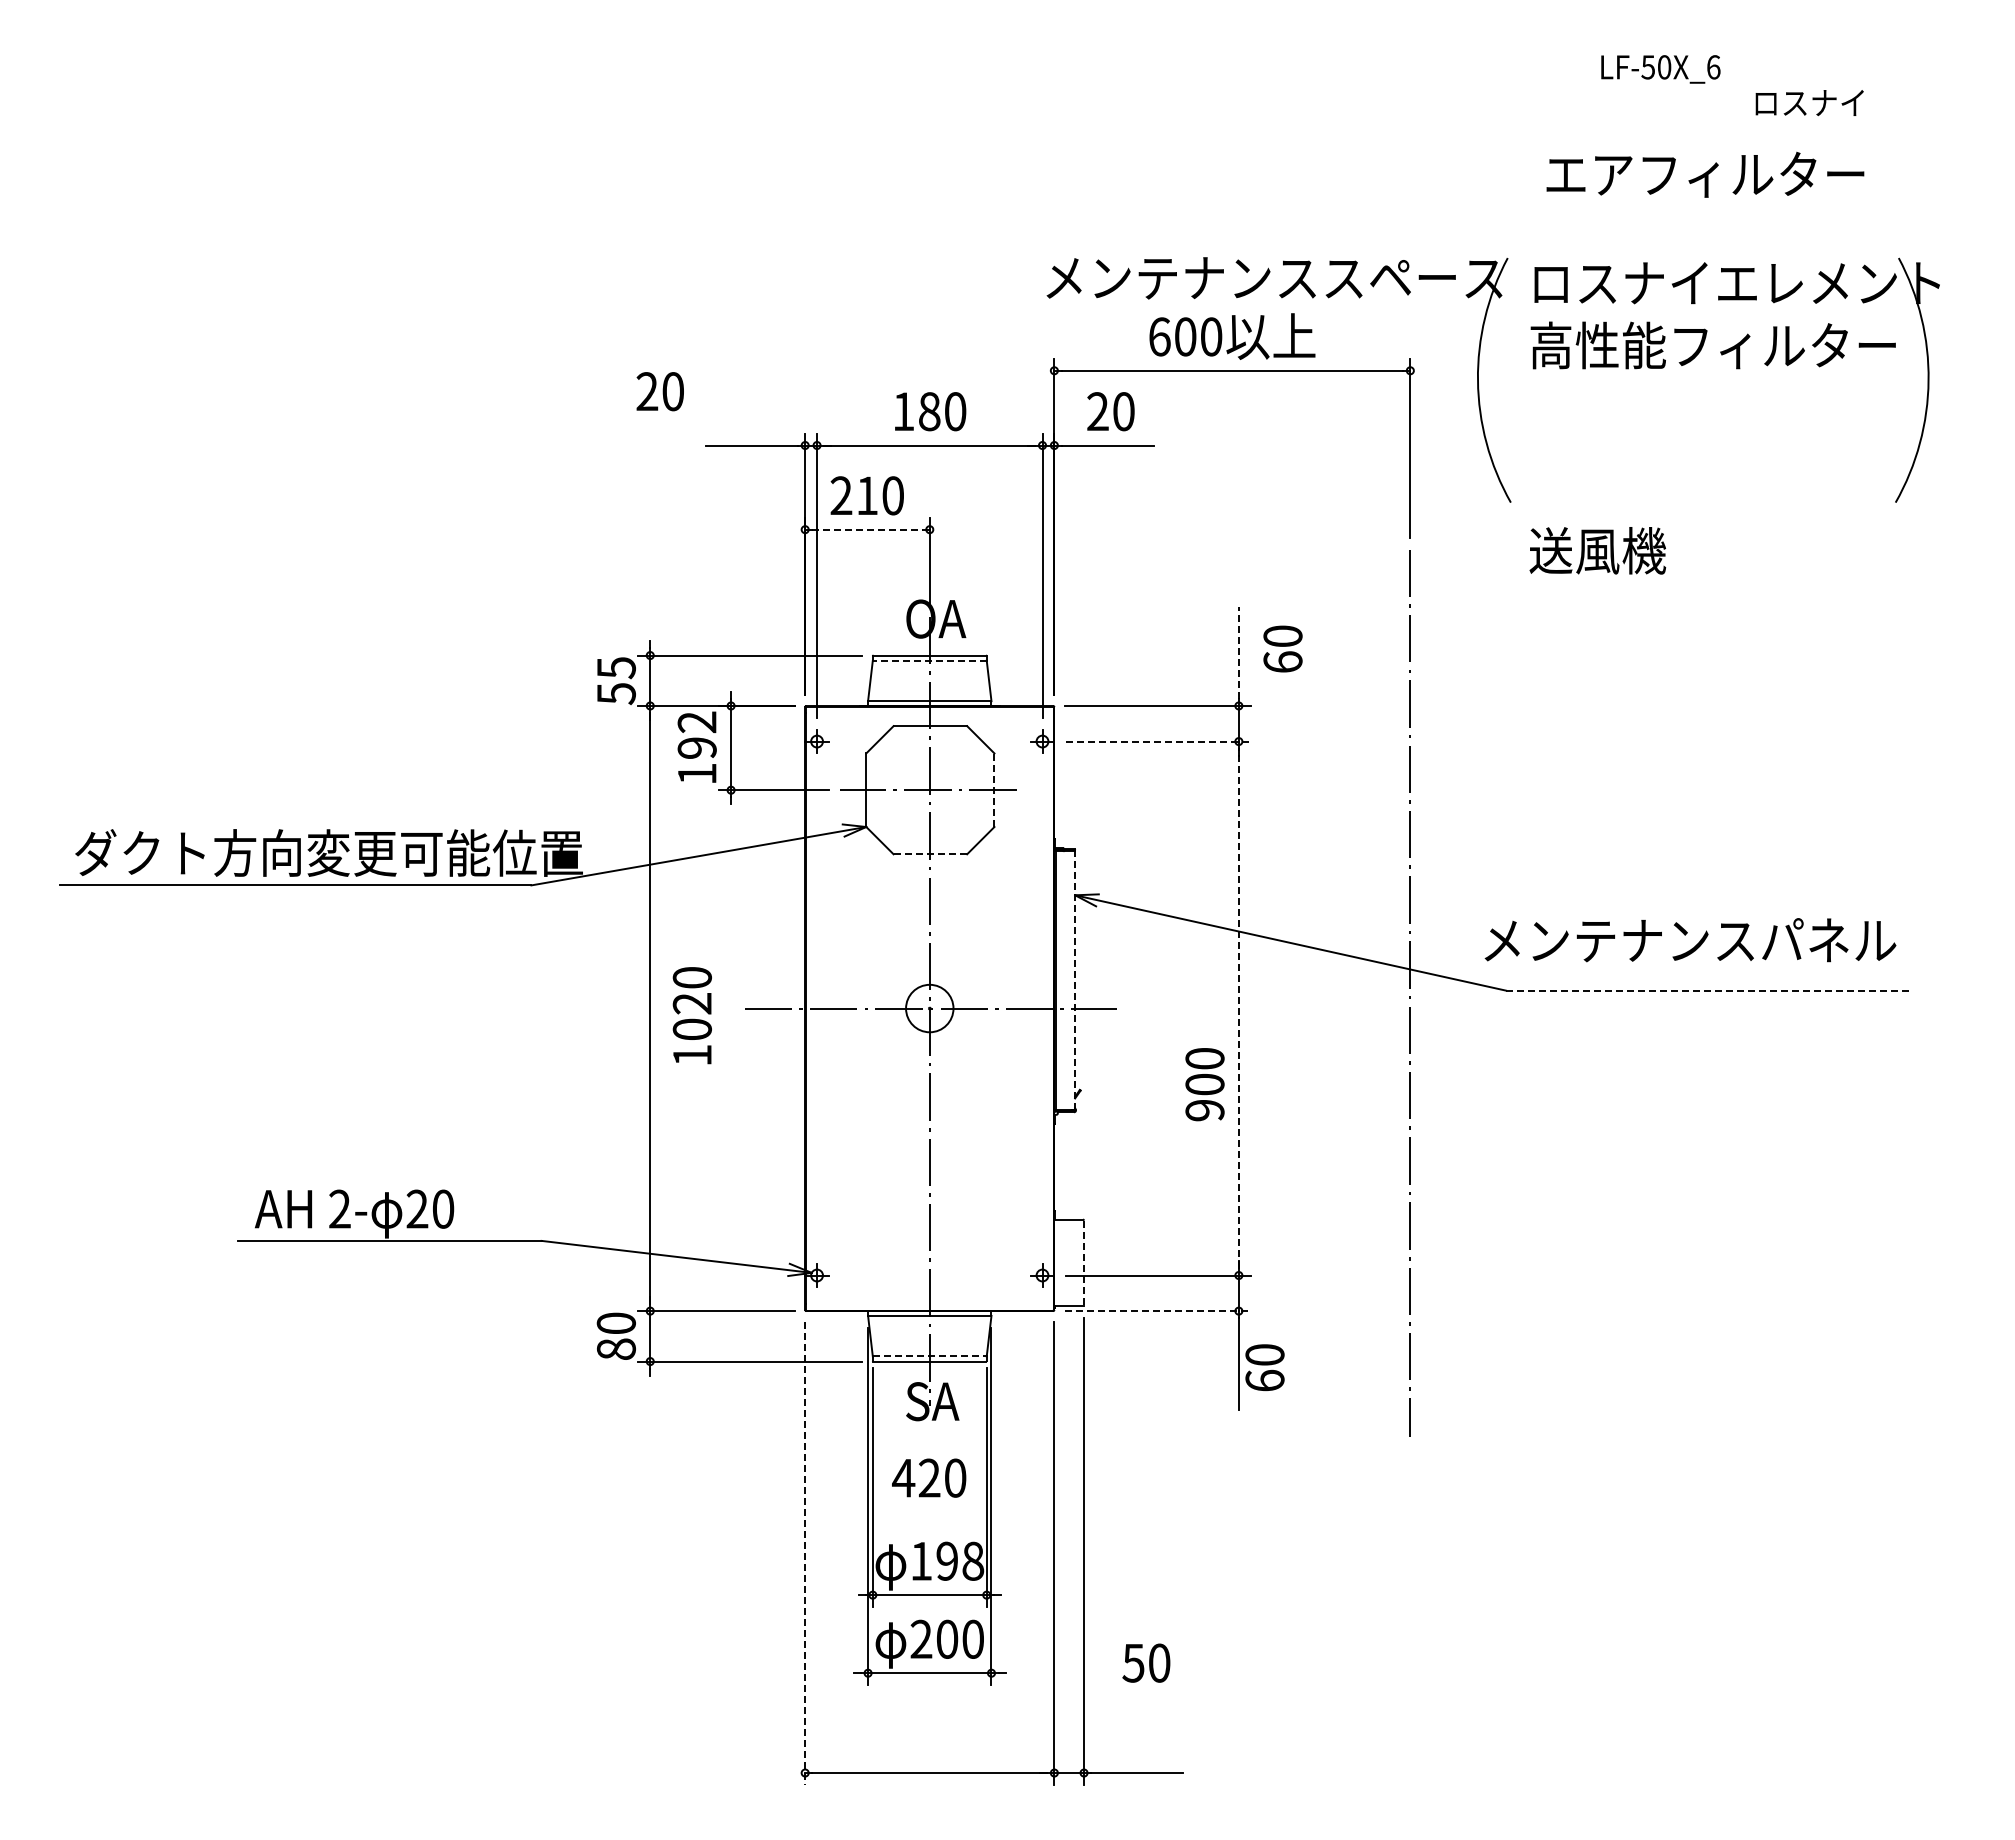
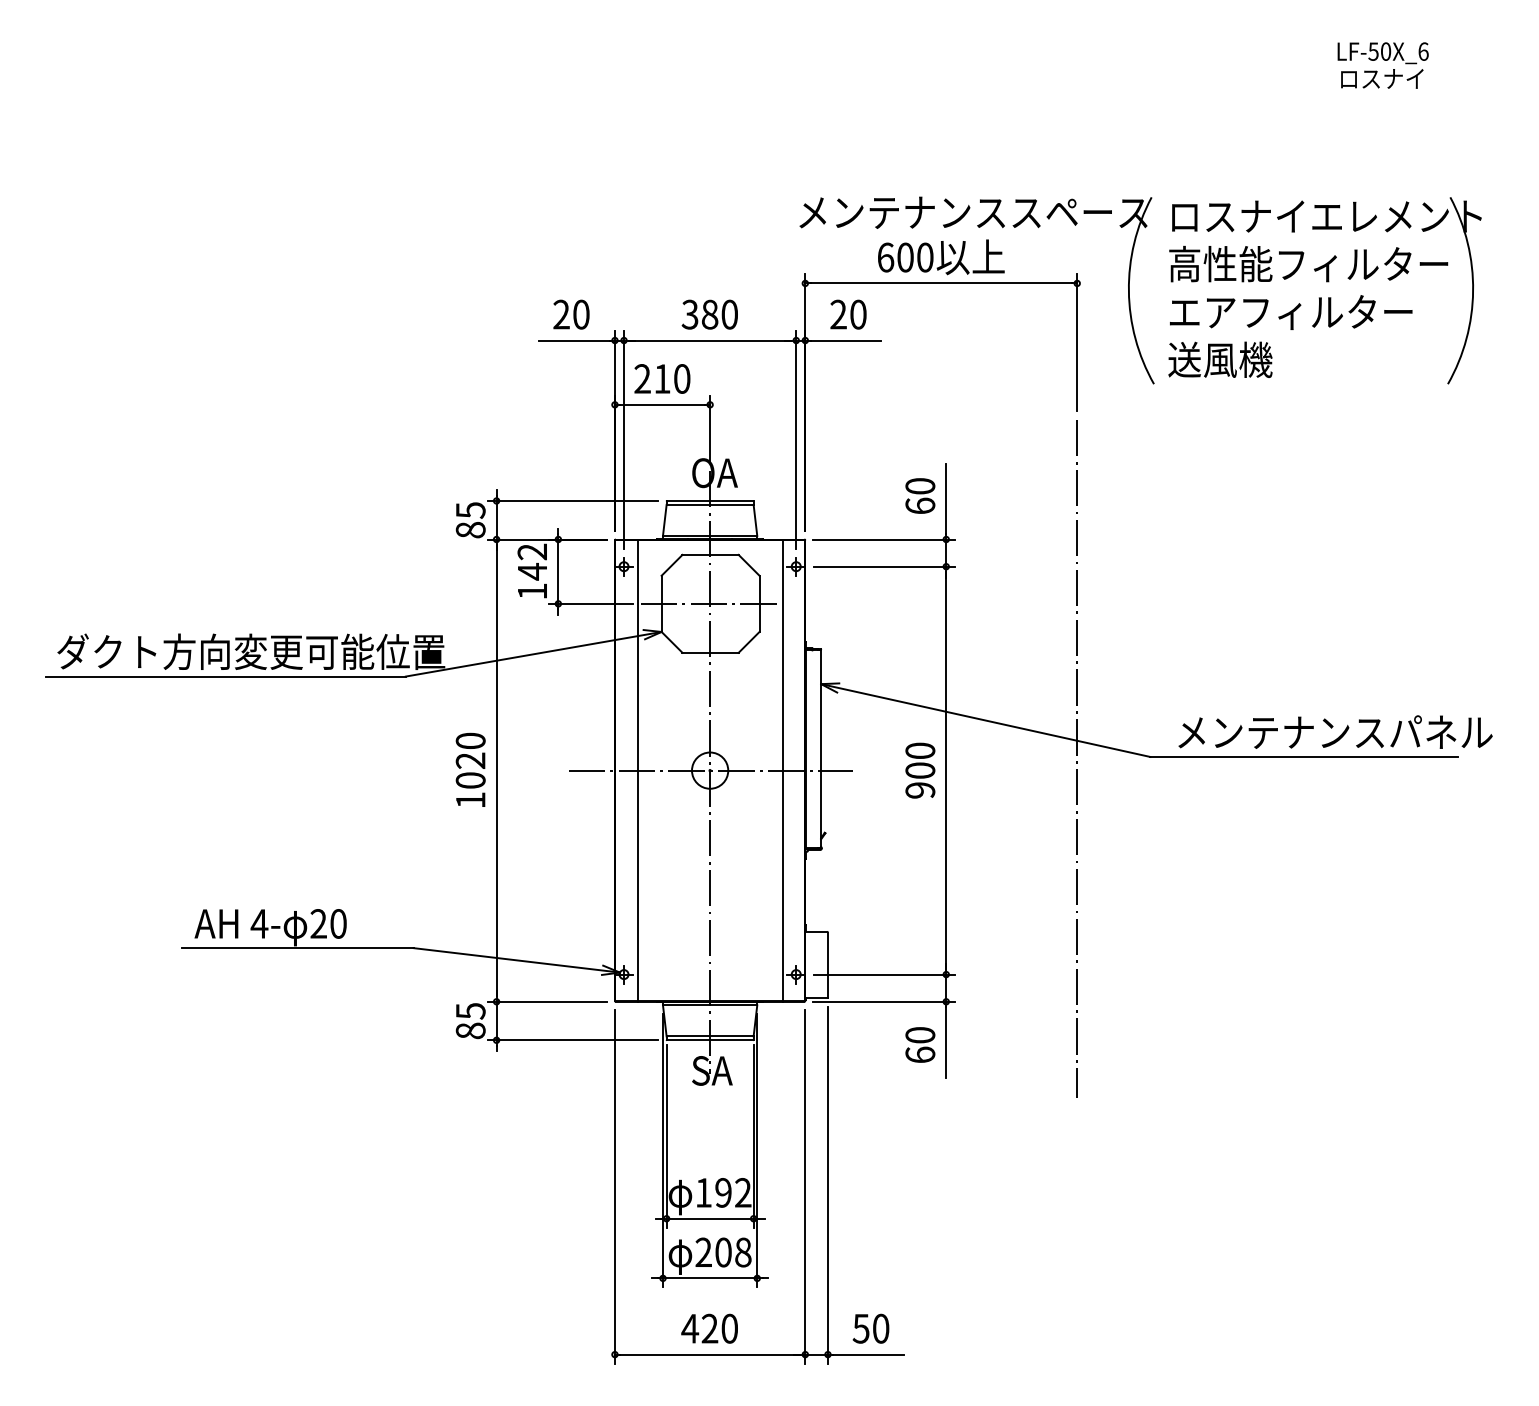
text: (1660, 69) -> (1382, 53), moved
text: (1705, 174) -> (1291, 312), moved
text: (659, 391) -> (570, 314), moved
text: (903, 411) -> (690, 314), 180 -> 380
line: (867, 529) -> (662, 404), dashed -> solid
text: (1597, 550) -> (1220, 359), moved
text: (1282, 648) -> (919, 495), moved
line: (1238, 652) -> (945, 498), dashed -> solid
line: (929, 660) -> (709, 504), dashed -> solid
text: (616, 694) -> (470, 530), 55 -> 85
line: (1158, 741) -> (884, 566), dashed -> solid
text: (696, 748) -> (531, 571), 192 -> 142
line: (994, 790) -> (759, 604), dashed -> solid
line: (930, 854) -> (710, 652), dashed -> solid
text: (1690, 940) -> (1335, 732), moved
line: (1075, 979) -> (821, 748), dashed -> solid
line: (1706, 990) -> (1303, 756), dashed -> solid
line: (834, 1008) -> (637, 770), added
line: (1024, 1008) -> (782, 770), added
line: (1238, 1008) -> (945, 770), dashed -> solid
text: (691, 1015) -> (470, 769), moved
text: (1204, 1084) -> (919, 770), moved
text: (339, 1208) -> (259, 923), 2- -> 4-
line: (1084, 1263) -> (828, 965), dashed -> solid
line: (1157, 1311) -> (884, 1002), dashed -> solid
text: (615, 1323) -> (470, 1011), 80 -> 85
line: (929, 1356) -> (709, 1036), dashed -> solid
text: (1264, 1367) -> (919, 1044), moved
text: (929, 1477) -> (709, 1328), moved
line: (805, 1553) -> (615, 1186), dashed -> solid
text: (973, 1560) -> (743, 1192), 198 -> 192
text: (973, 1638) -> (743, 1251), 200 -> 208
text: (1146, 1662) -> (871, 1328), moved

